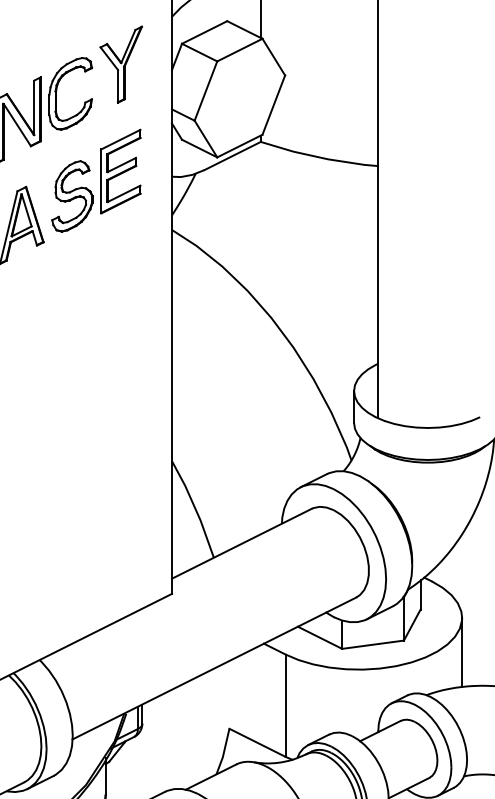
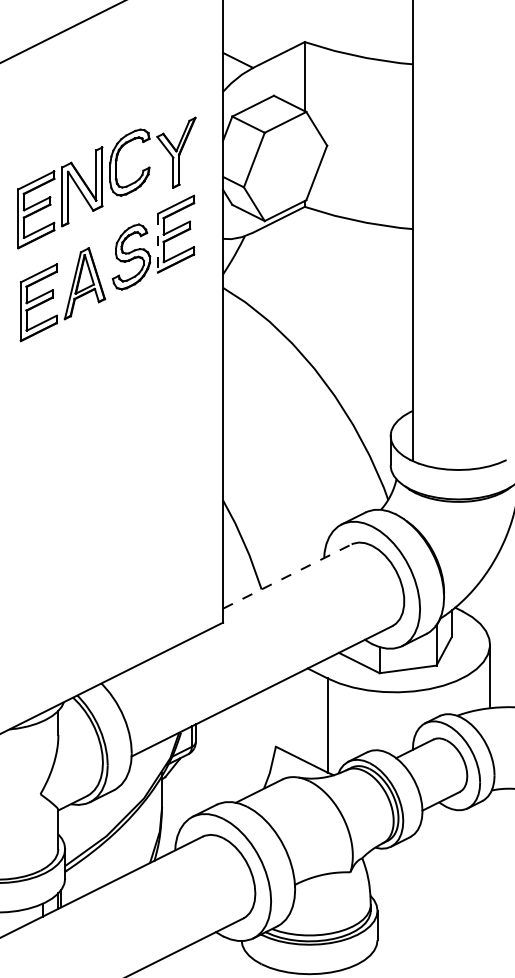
part: (121, 64) -> (176, 152), moved
line: (101, 181) -> (158, 243), solid -> dashed
line: (241, 543) -> (287, 576), solid -> dashed

